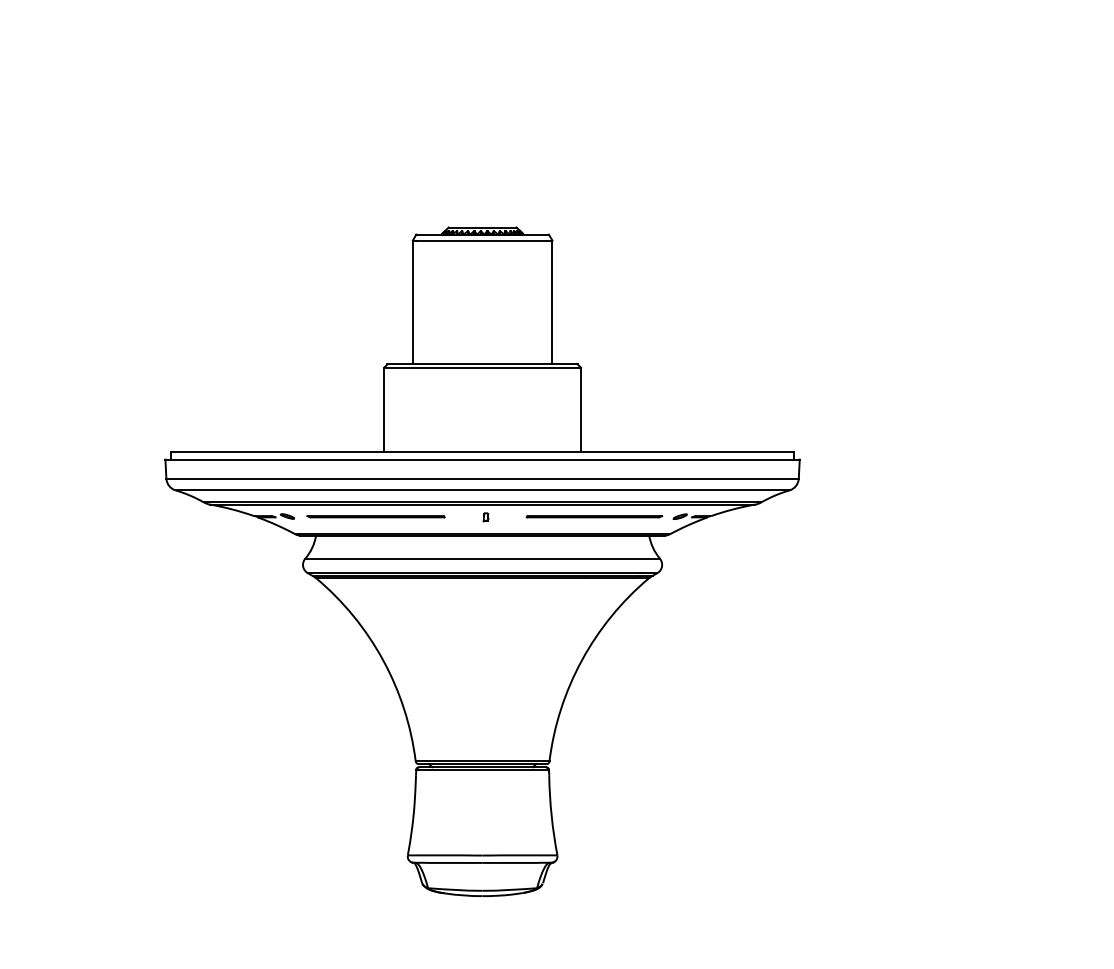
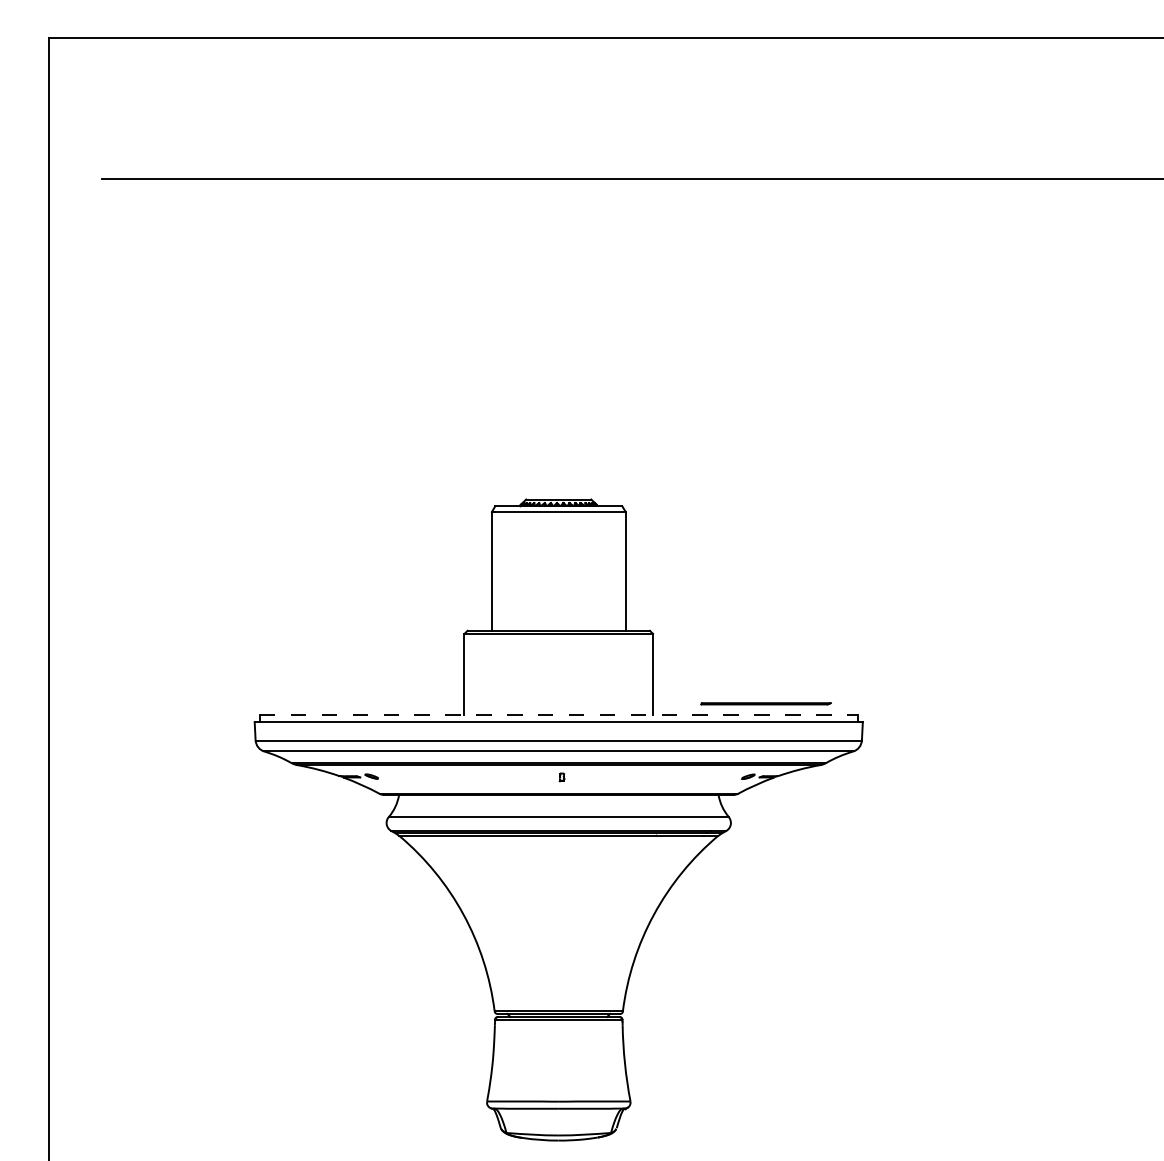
line: (482, 451) -> (558, 714), solid -> dashed
line: (375, 516) -> (456, 776), removed
line: (593, 516) -> (765, 703), moved

